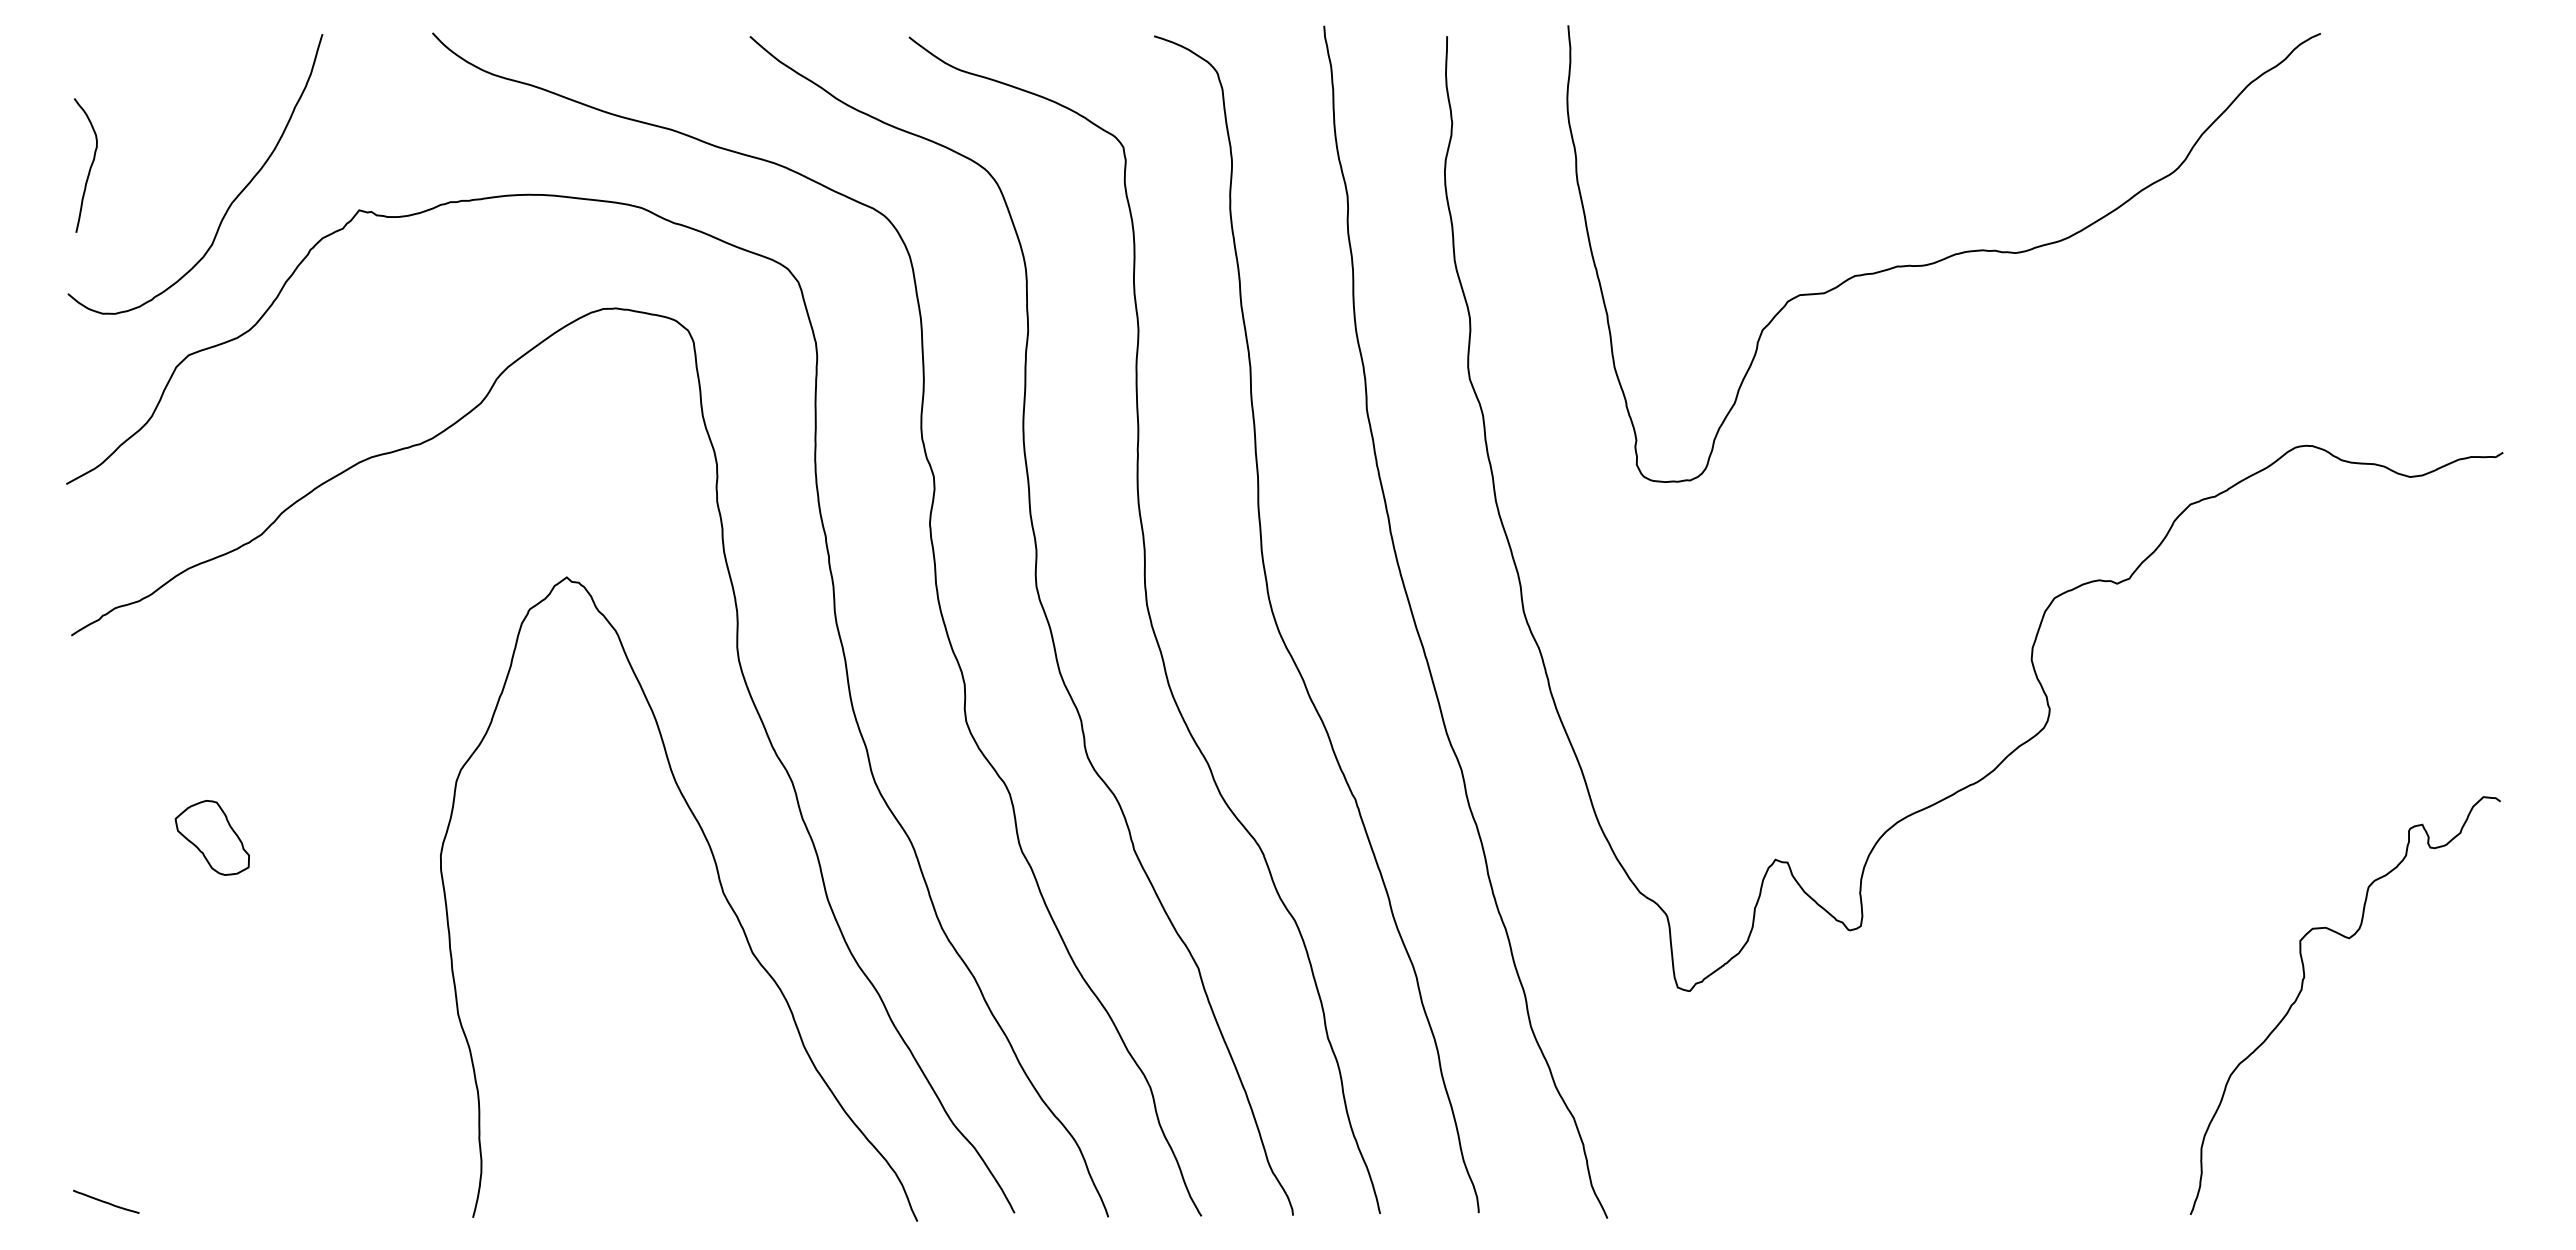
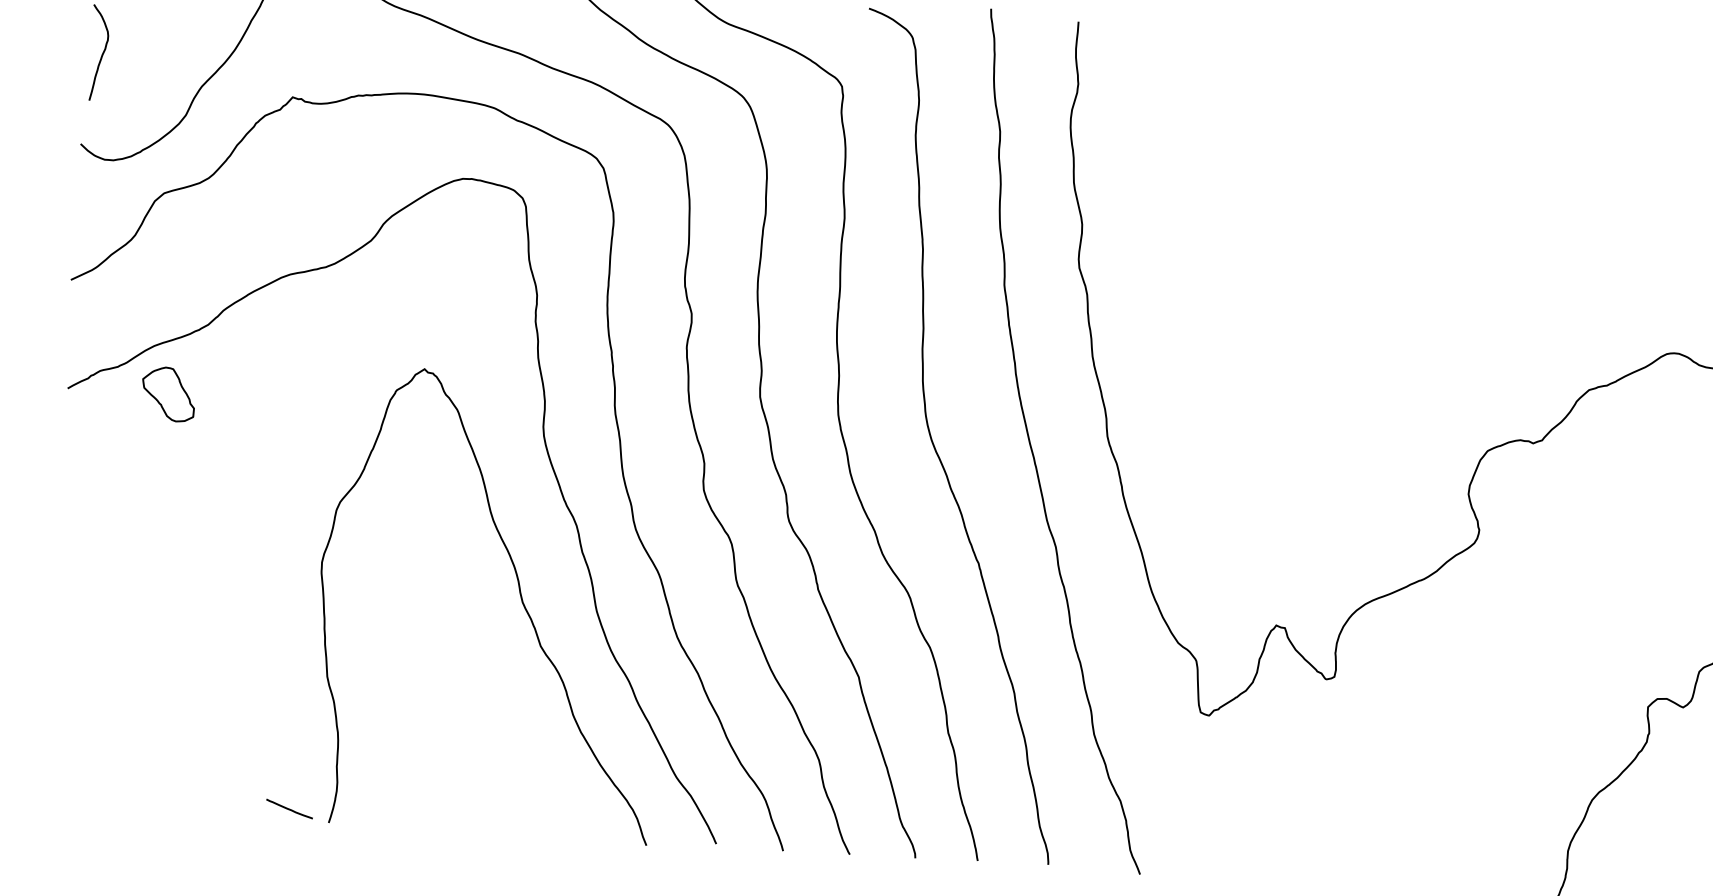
curve: (1945, 257) -> (1425, 202), removed
part: (211, 837) -> (167, 394), moved
curve: (106, 1201) -> (289, 808), moved

